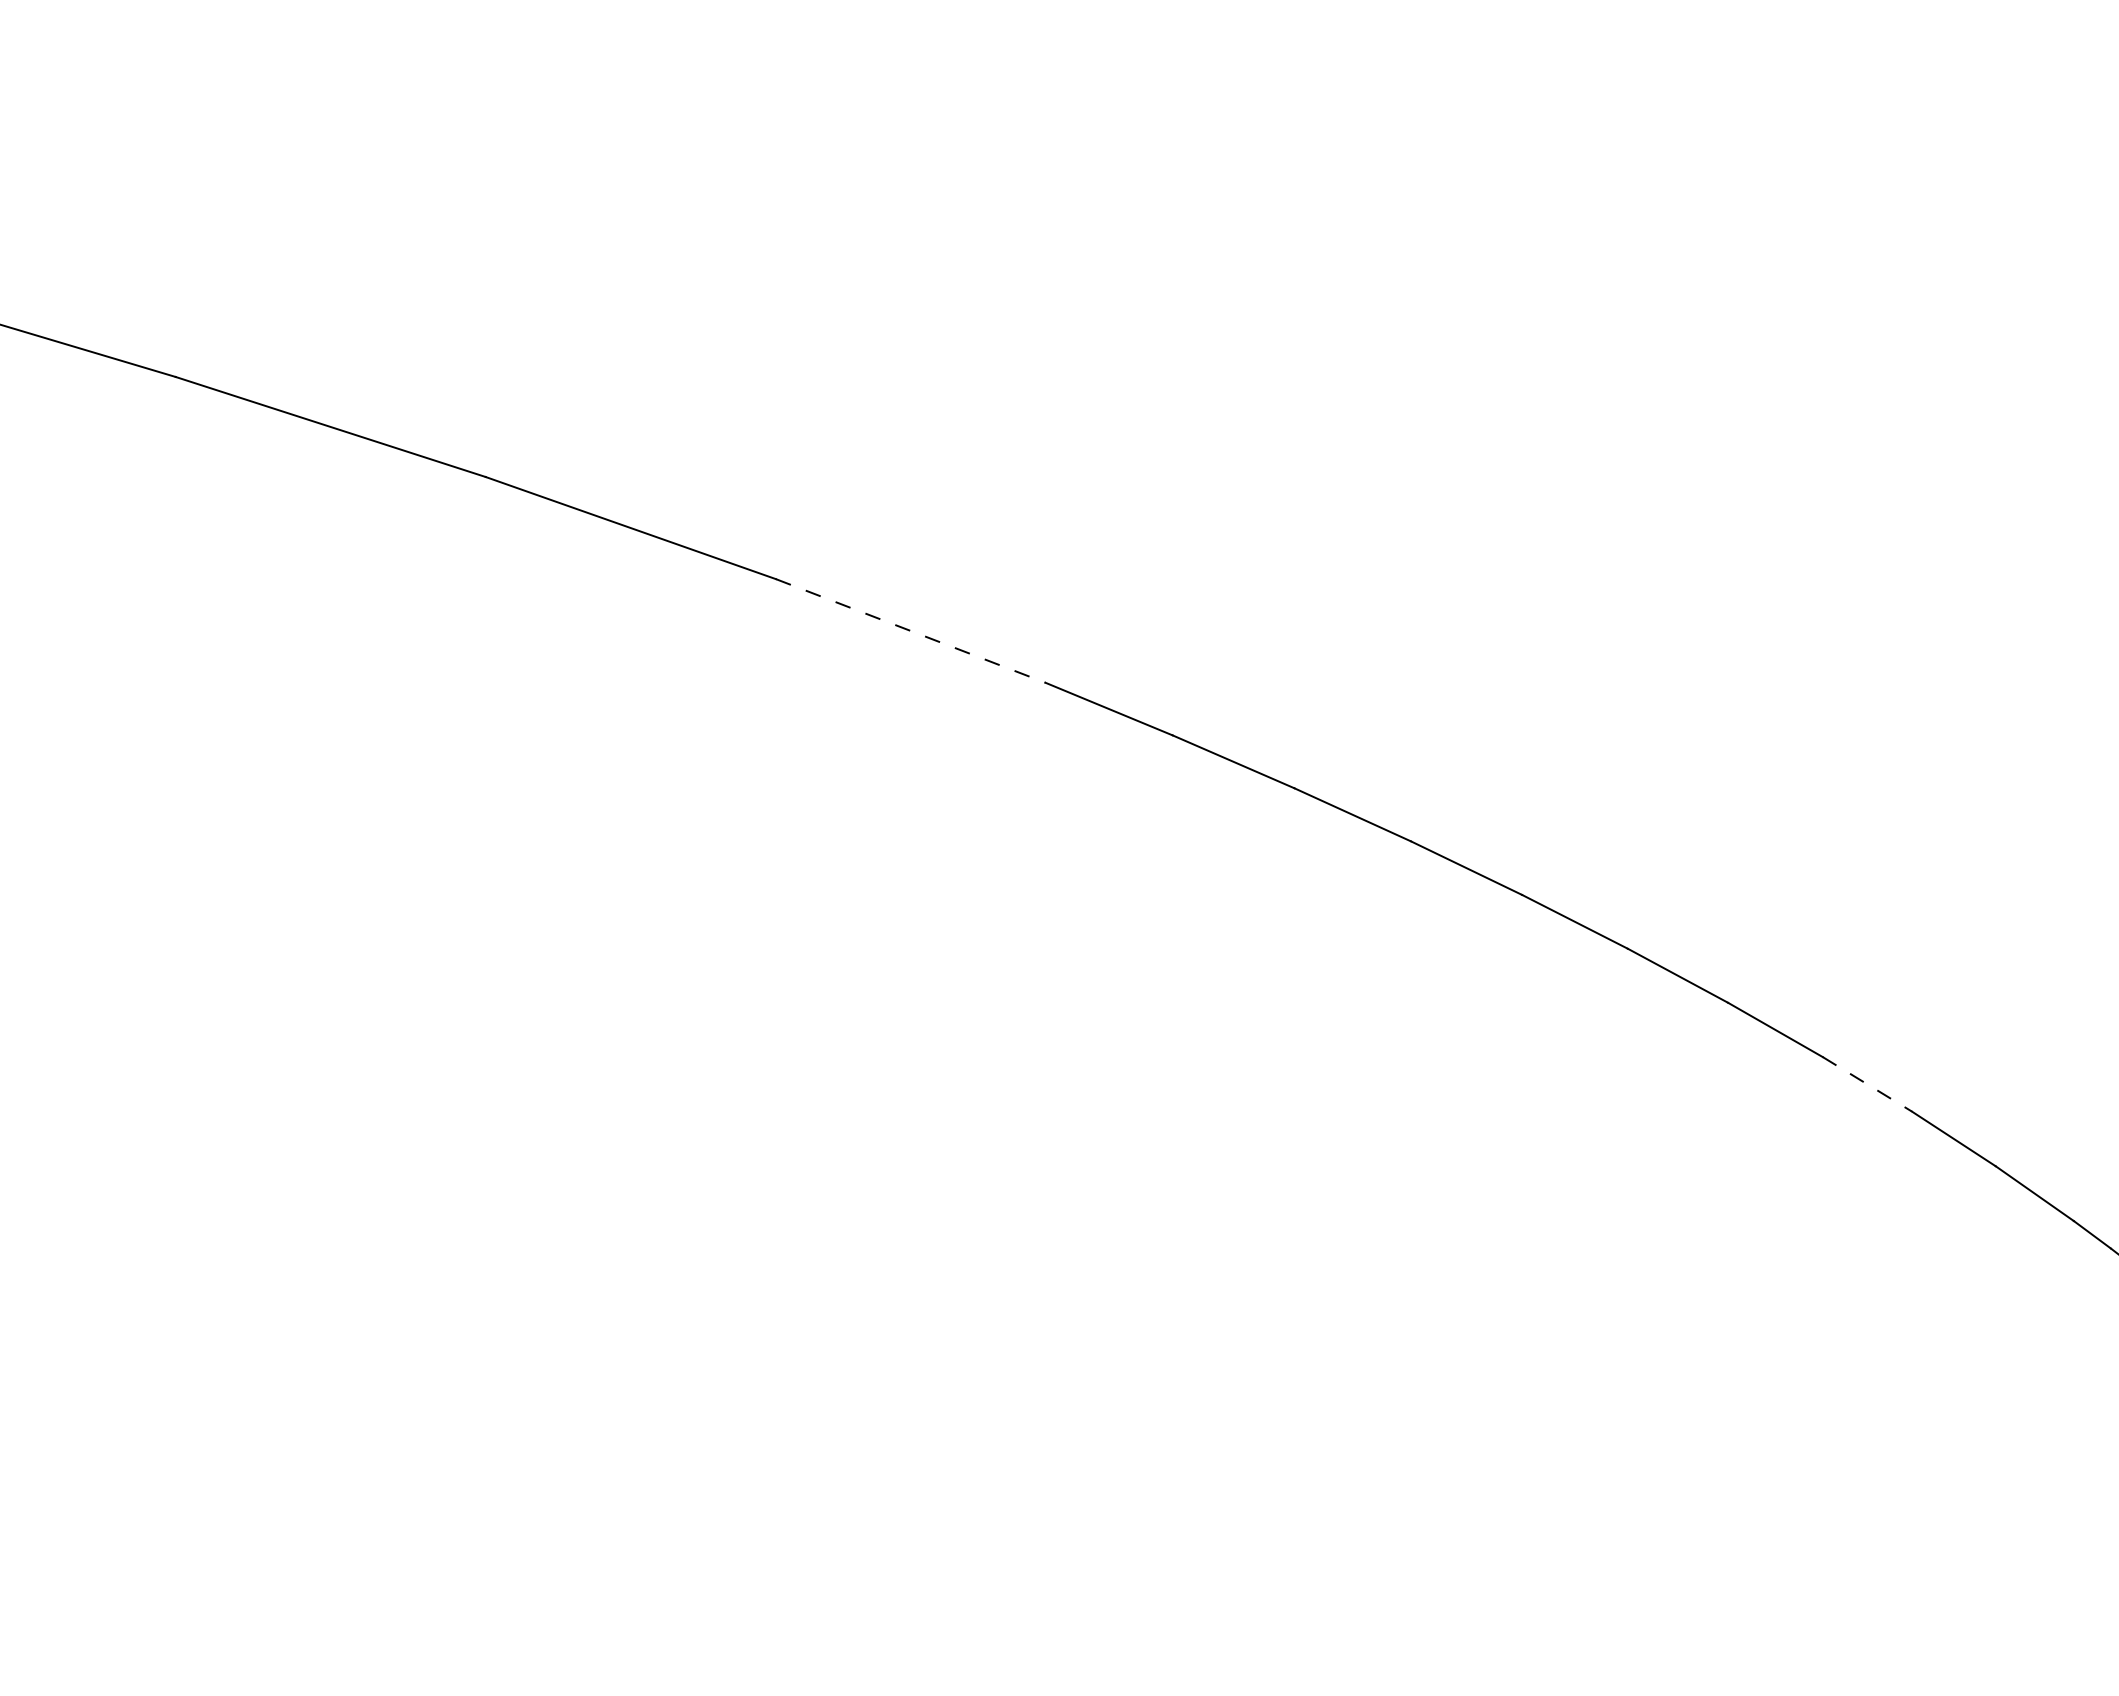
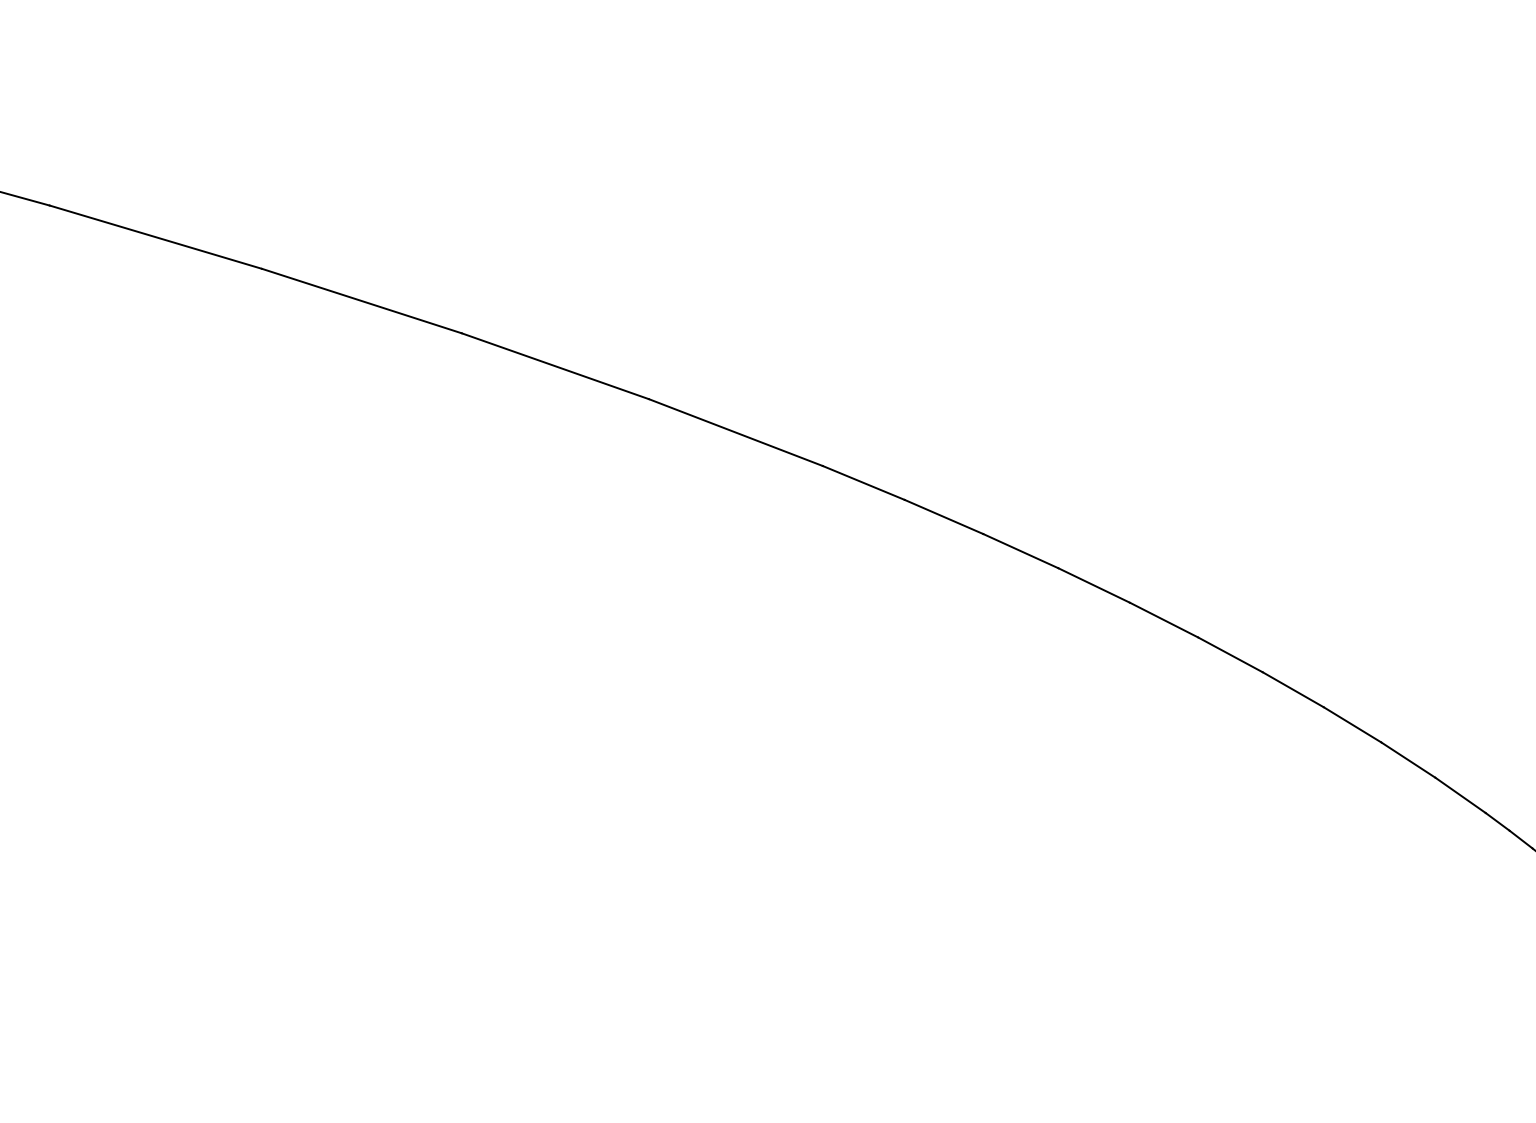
line: (911, 630) -> (736, 432), dashed -> solid
line: (1867, 1083) -> (1352, 724), dashed -> solid

